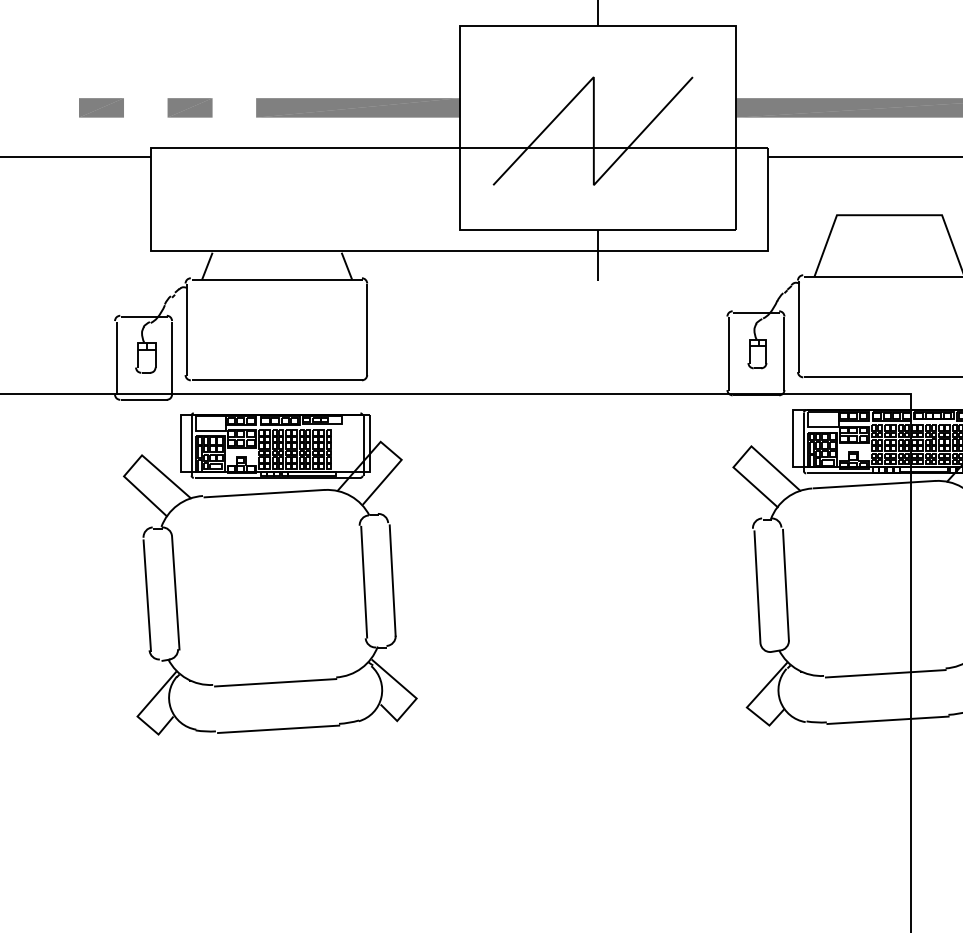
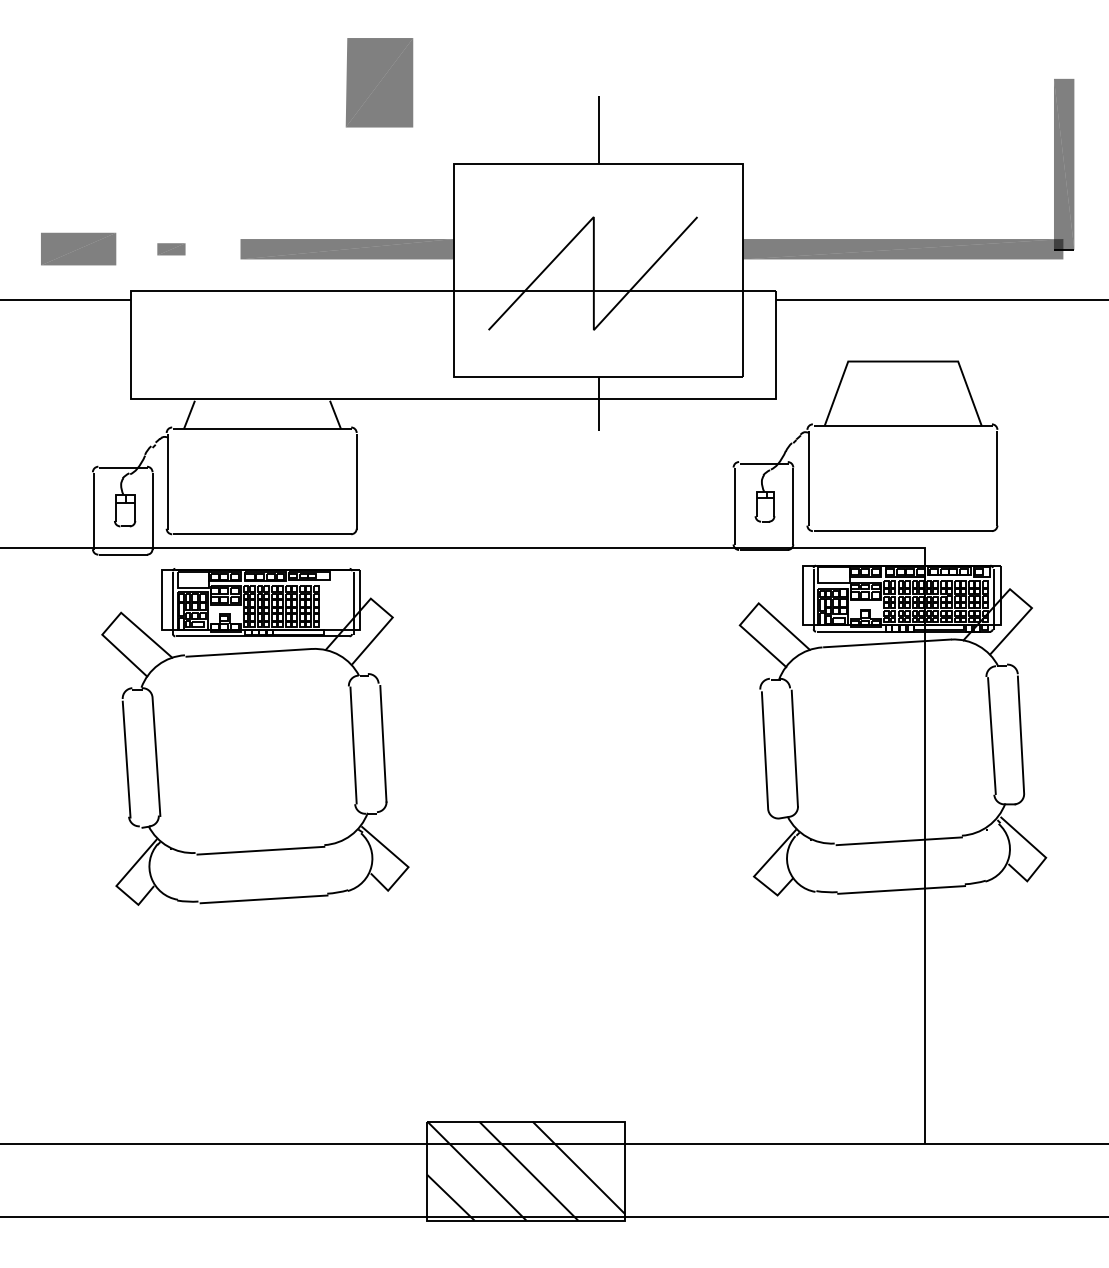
part: (101, 108) -> (78, 249), size x1.6
part: (190, 108) -> (171, 249), size x0.6

